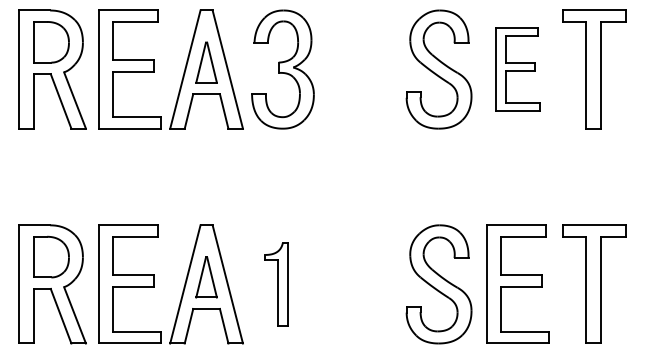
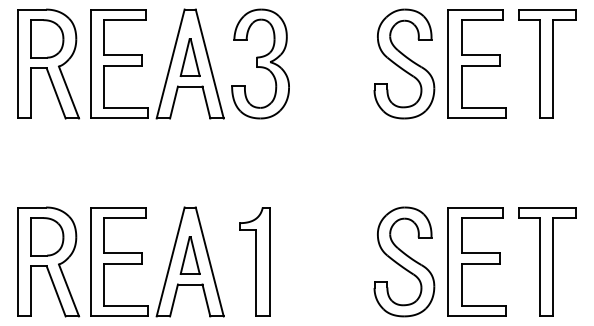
part: (517, 69) -> (476, 63), size x1.43
part: (276, 283) -> (254, 261), size x1.43

